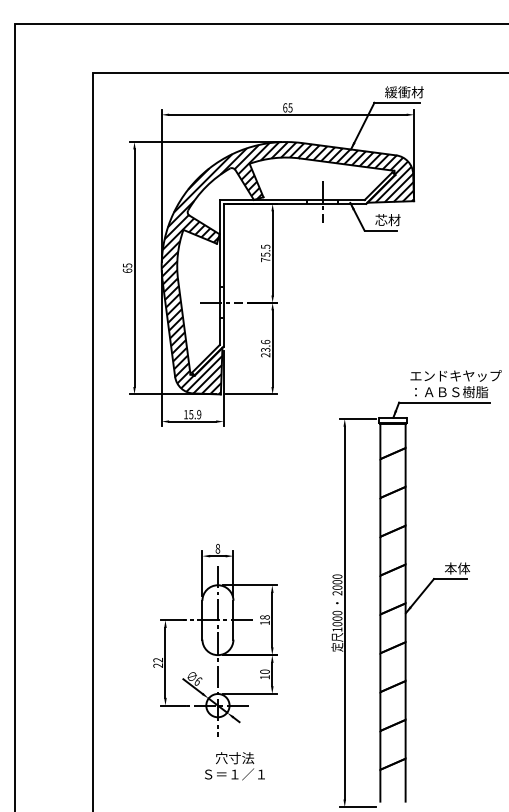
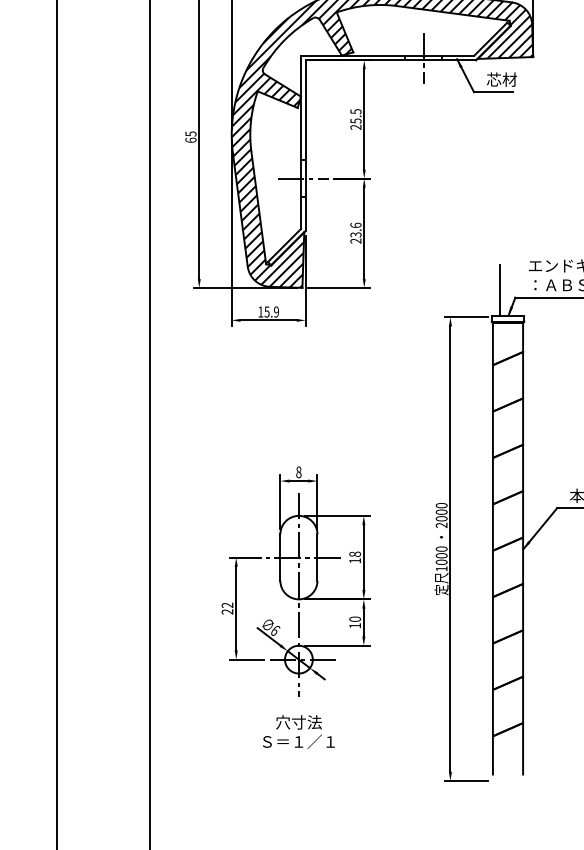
text: (265, 259) -> (355, 126), 75.5 -> 25.5
line: (386, 396) -> (500, 290), added
text: (234, 766) -> (298, 732), moved

